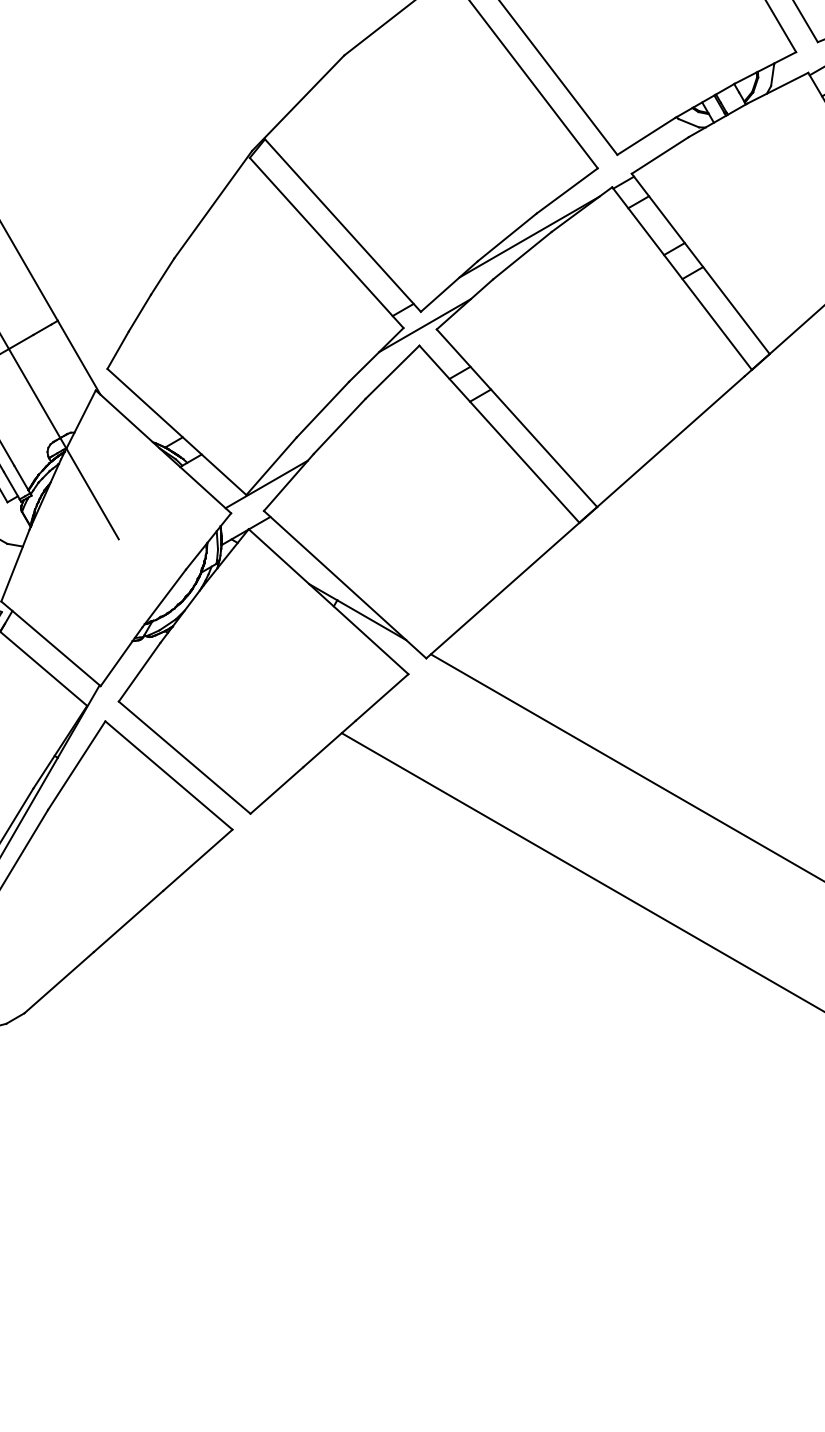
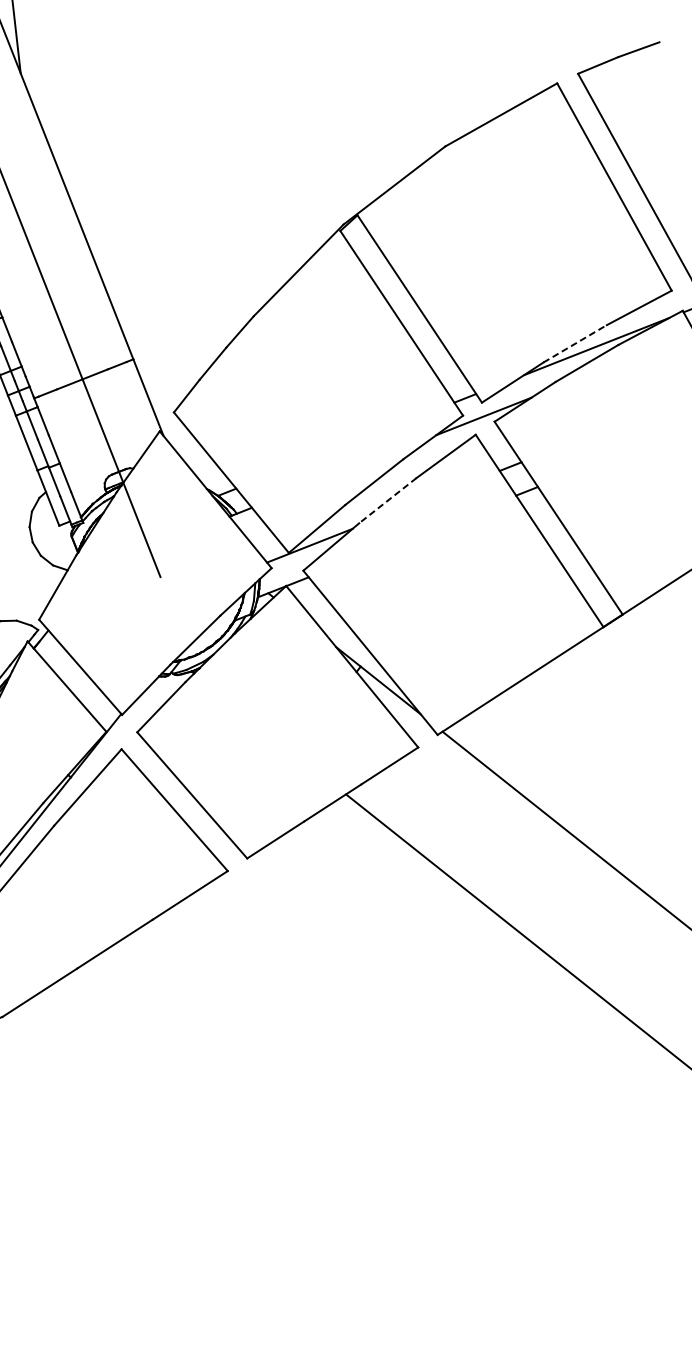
line: (507, 237) -> (575, 343), solid -> dashed
line: (339, 426) -> (387, 500), solid -> dashed

